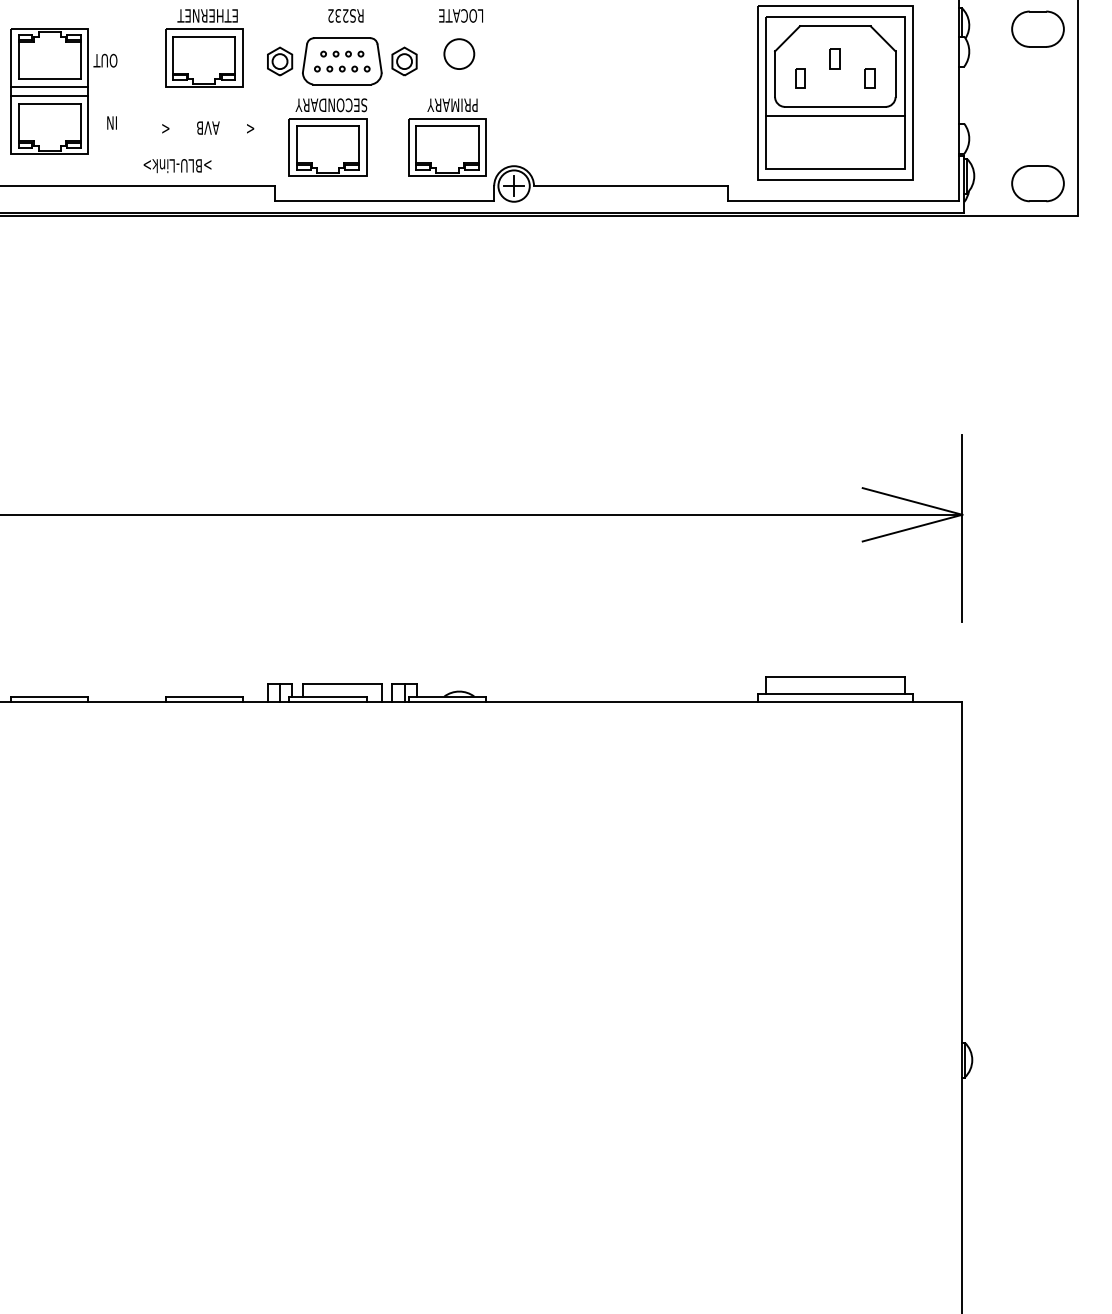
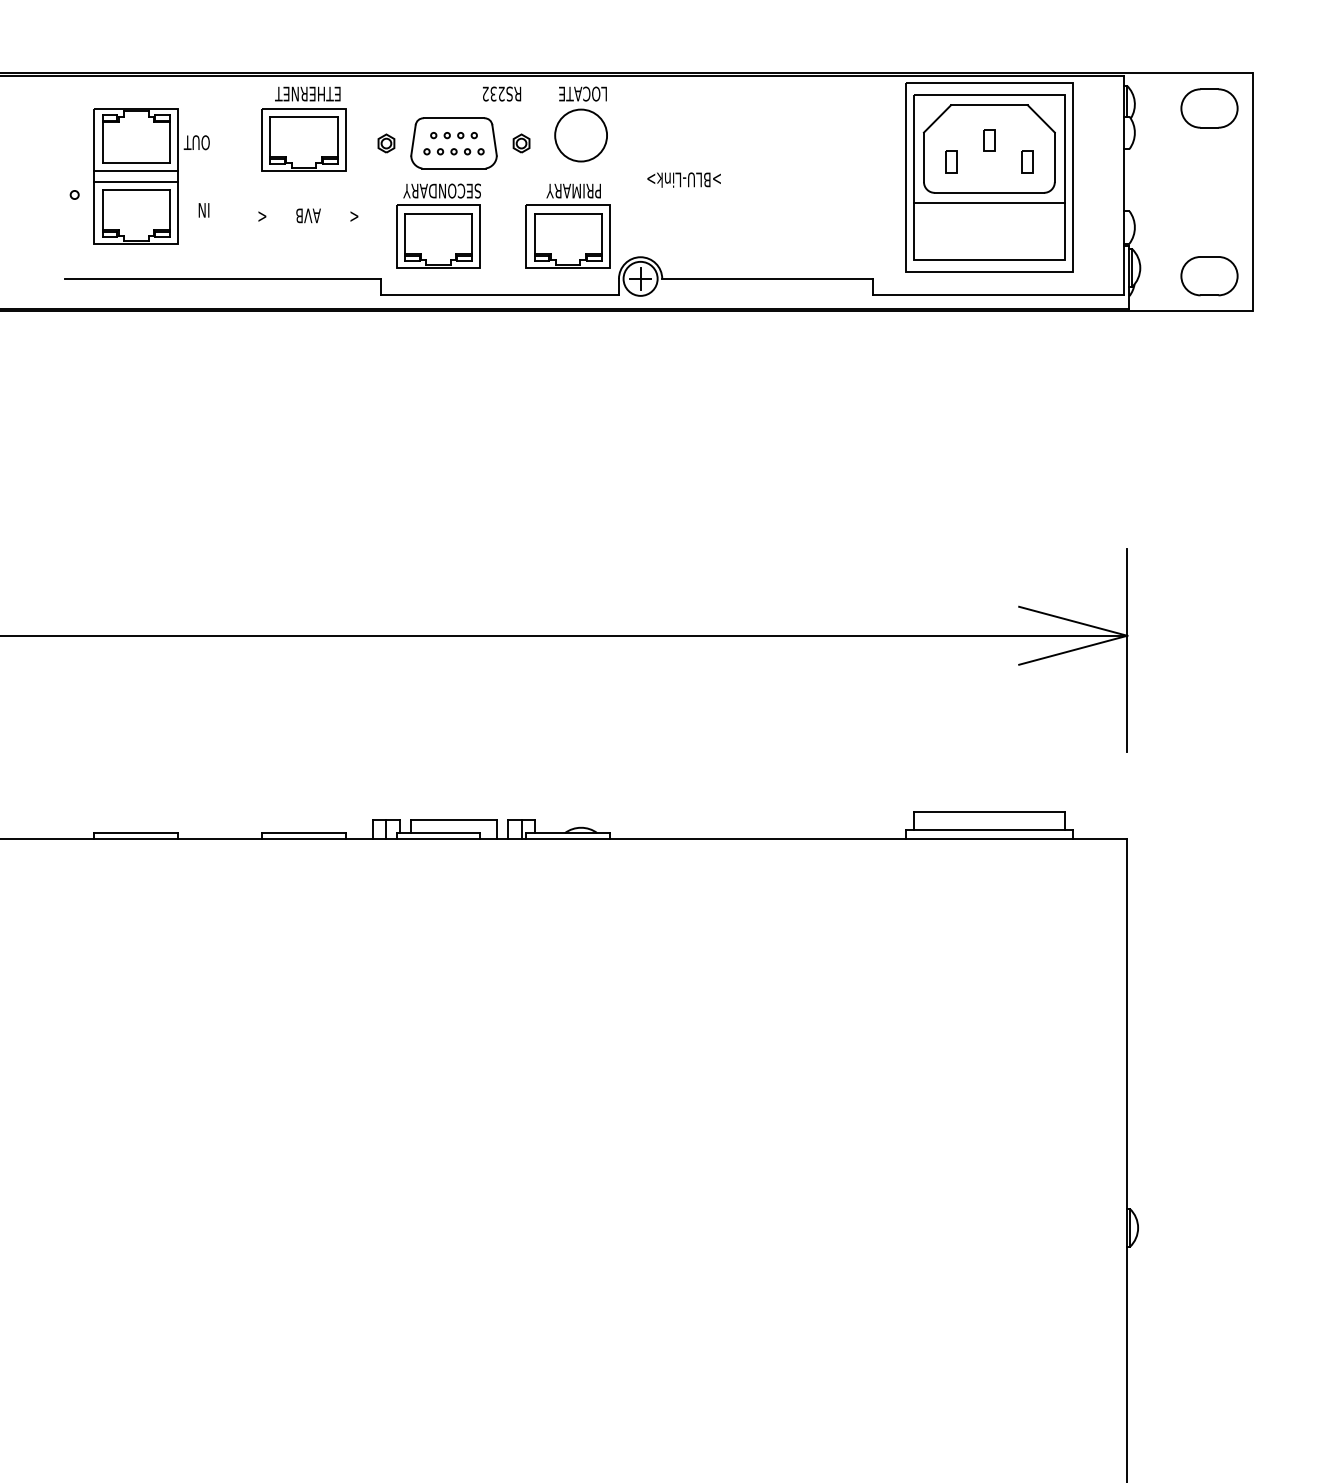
text: (346, 15) -> (502, 93), moved
circle: (458, 54) -> (580, 135), size x1.6
part: (280, 61) -> (386, 143), size x0.6
part: (404, 61) -> (521, 143), size x0.6
text: (176, 165) -> (683, 179), moved

